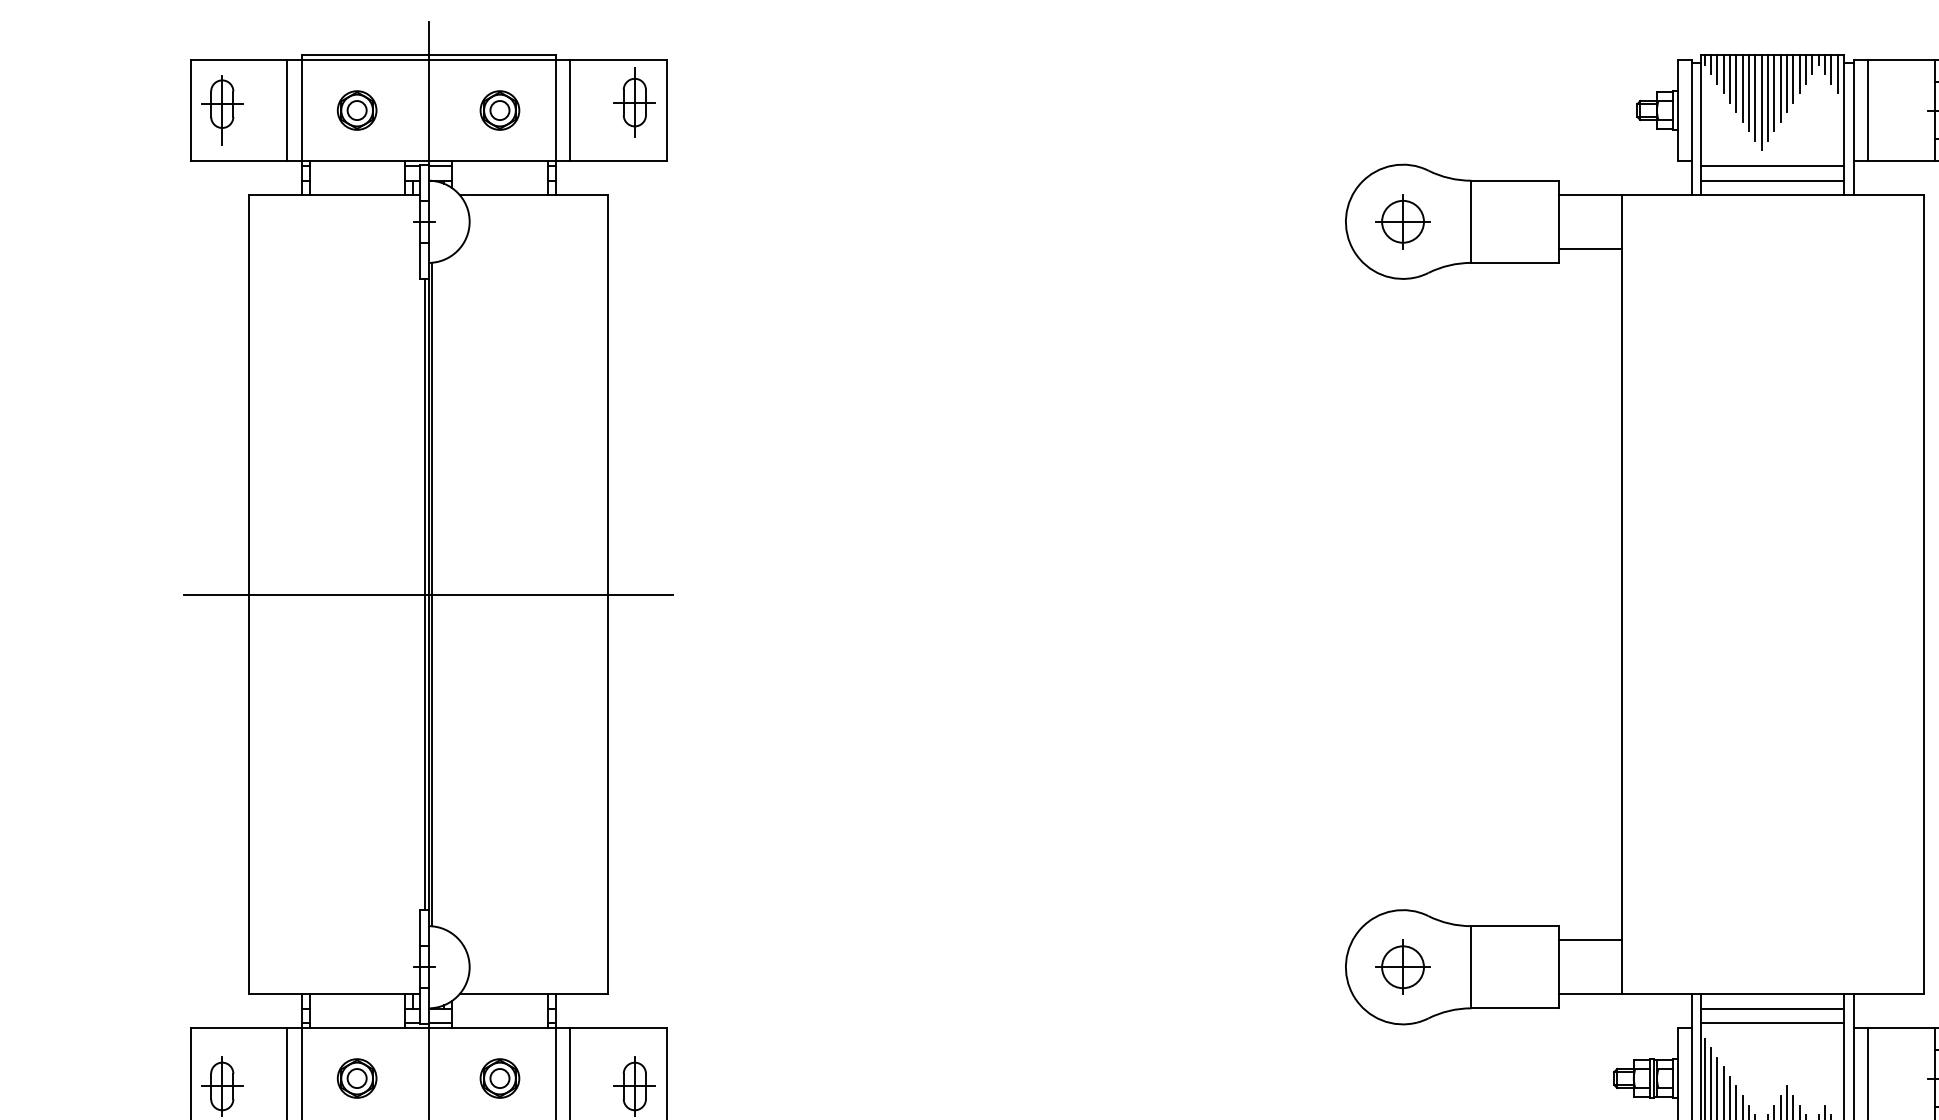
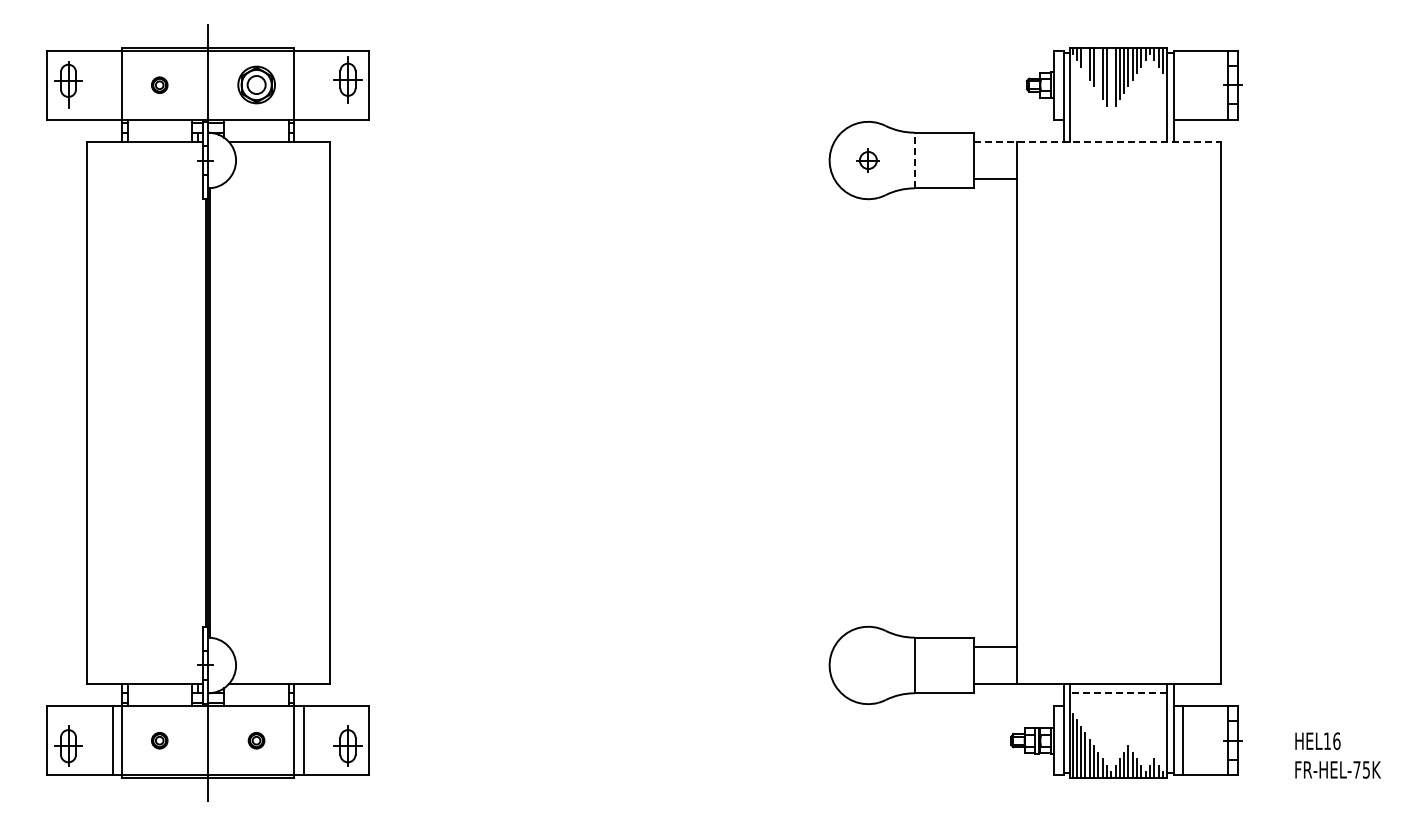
line: (1723, 74) -> (1085, 60), removed
line: (1742, 87) -> (1098, 69), removed
line: (1762, 102) -> (1111, 79), removed
line: (287, 109) -> (112, 84), removed
line: (569, 109) -> (303, 84), removed
line: (1868, 109) -> (1183, 84), removed
part: (356, 111) -> (159, 85), size x0.6
part: (499, 111) -> (256, 85), size x1.4
line: (1772, 165) -> (1118, 122), removed
line: (1772, 180) -> (1118, 132), removed
line: (1741, 195) -> (1097, 142), solid -> dashed
part: (1403, 221) -> (868, 160), size x0.6
line: (1471, 221) -> (914, 160), solid -> dashed
line: (427, 595) -> (207, 413), removed
part: (1403, 967) -> (868, 665), removed
line: (1772, 1008) -> (1118, 693), solid -> dashed
line: (1772, 1023) -> (1118, 703), removed
part: (356, 1078) -> (159, 740), size x0.6
part: (499, 1078) -> (256, 740), size x0.6

